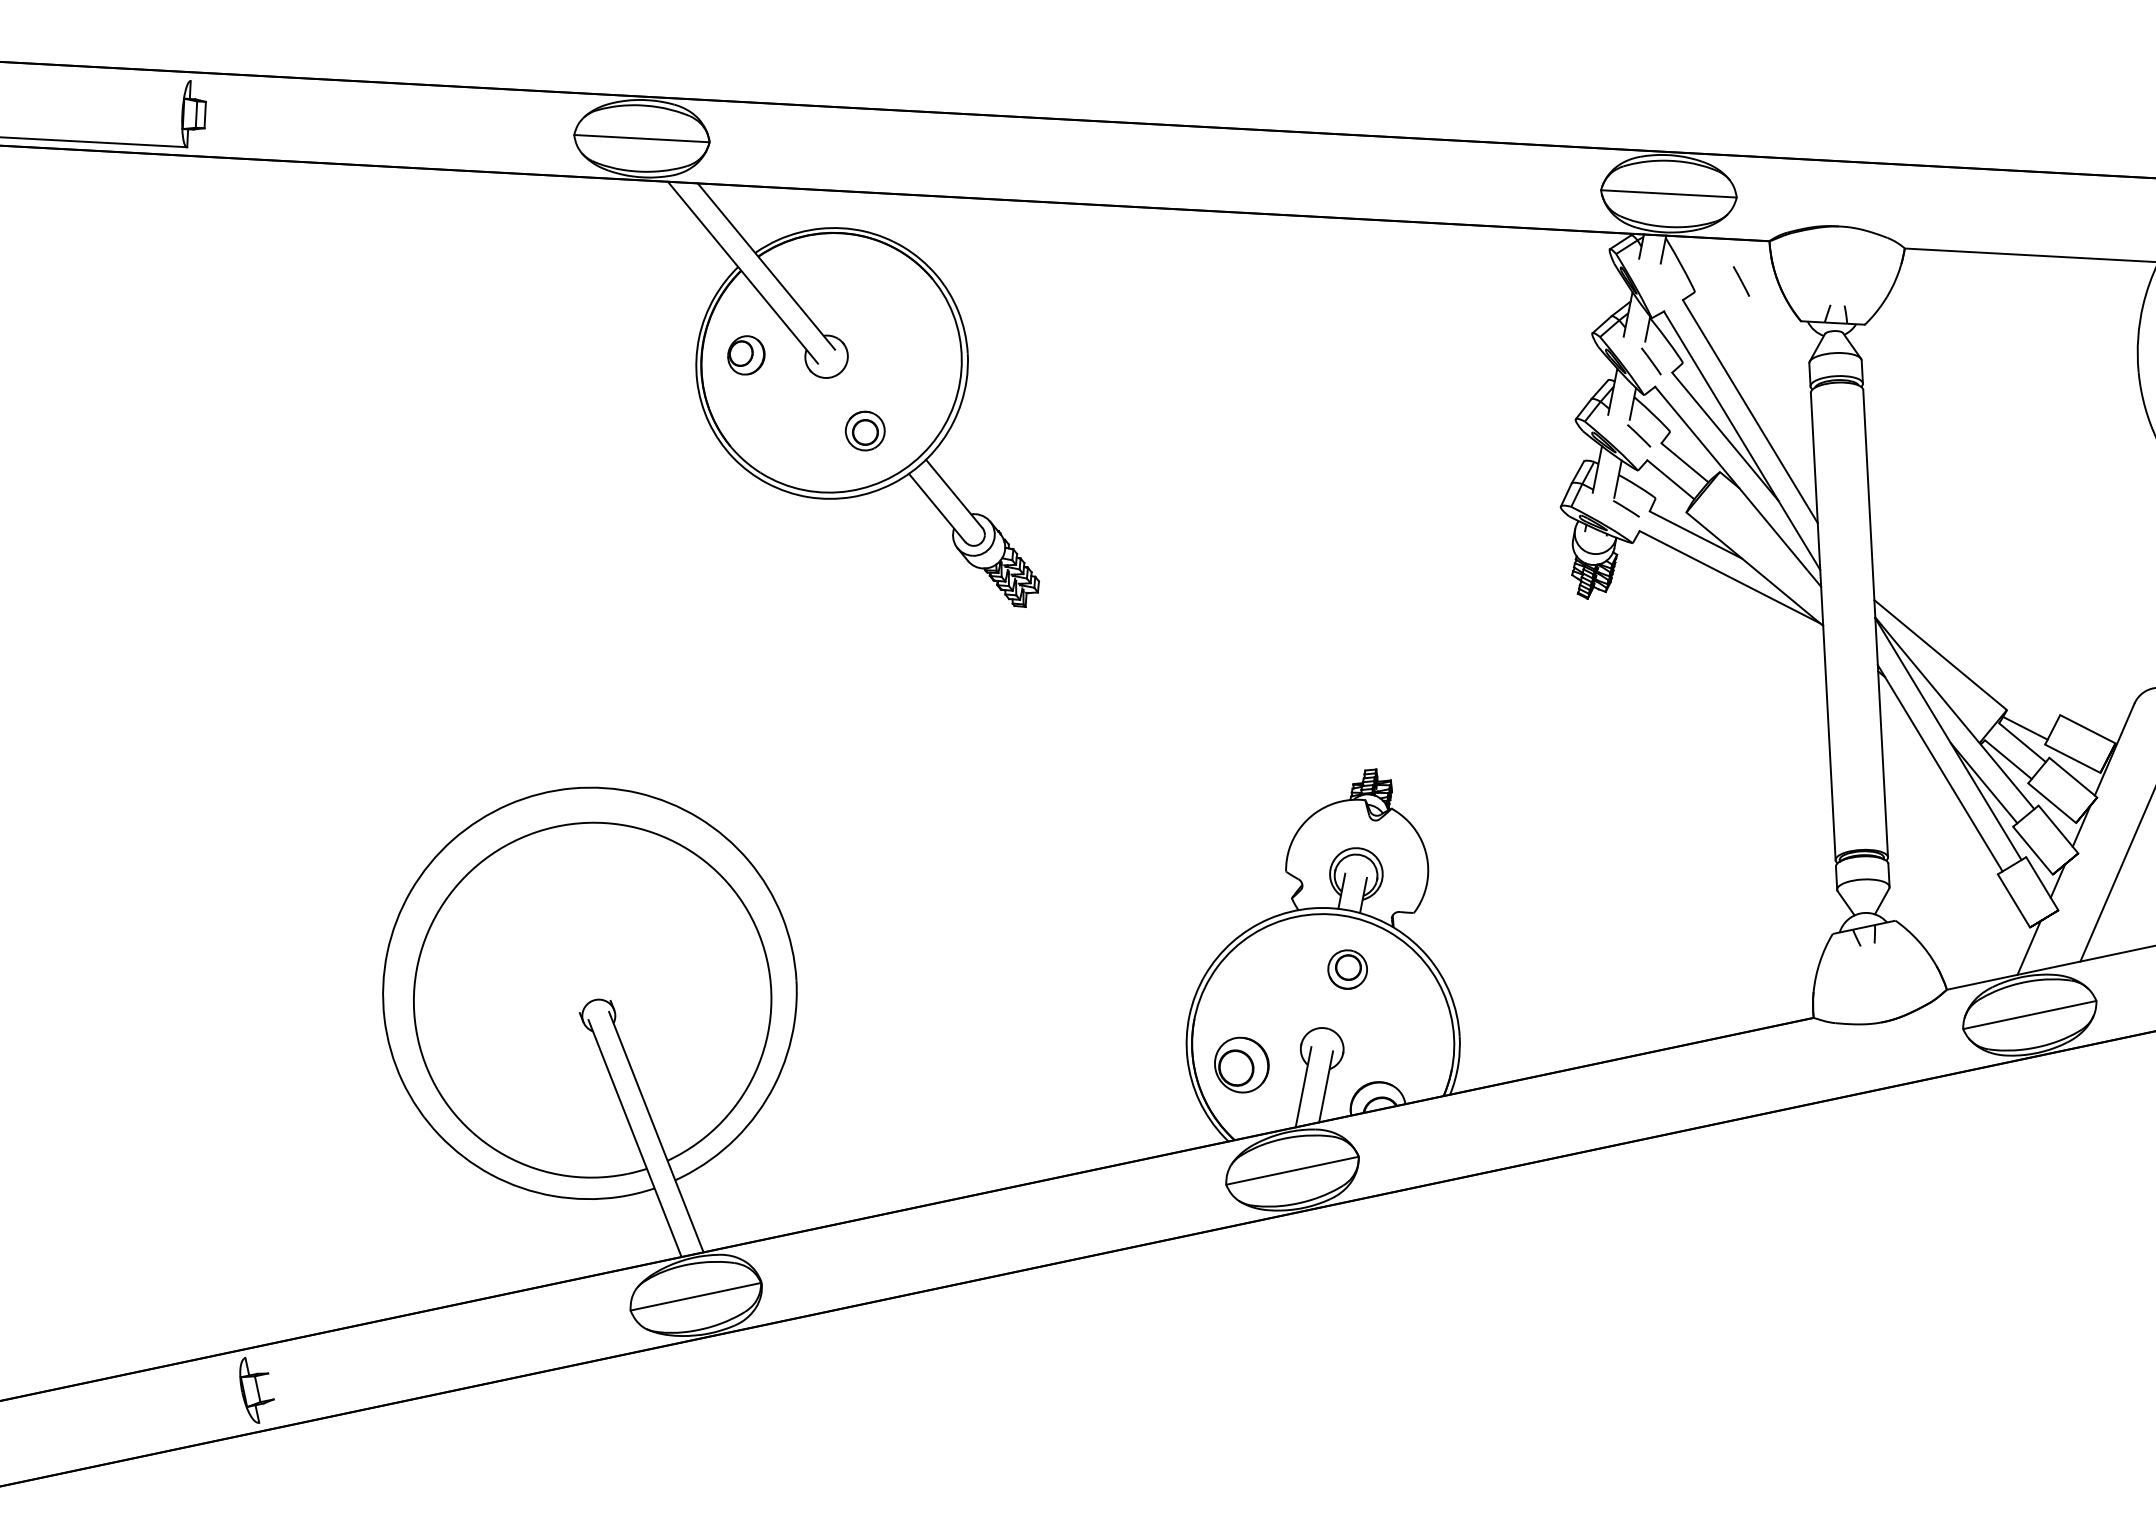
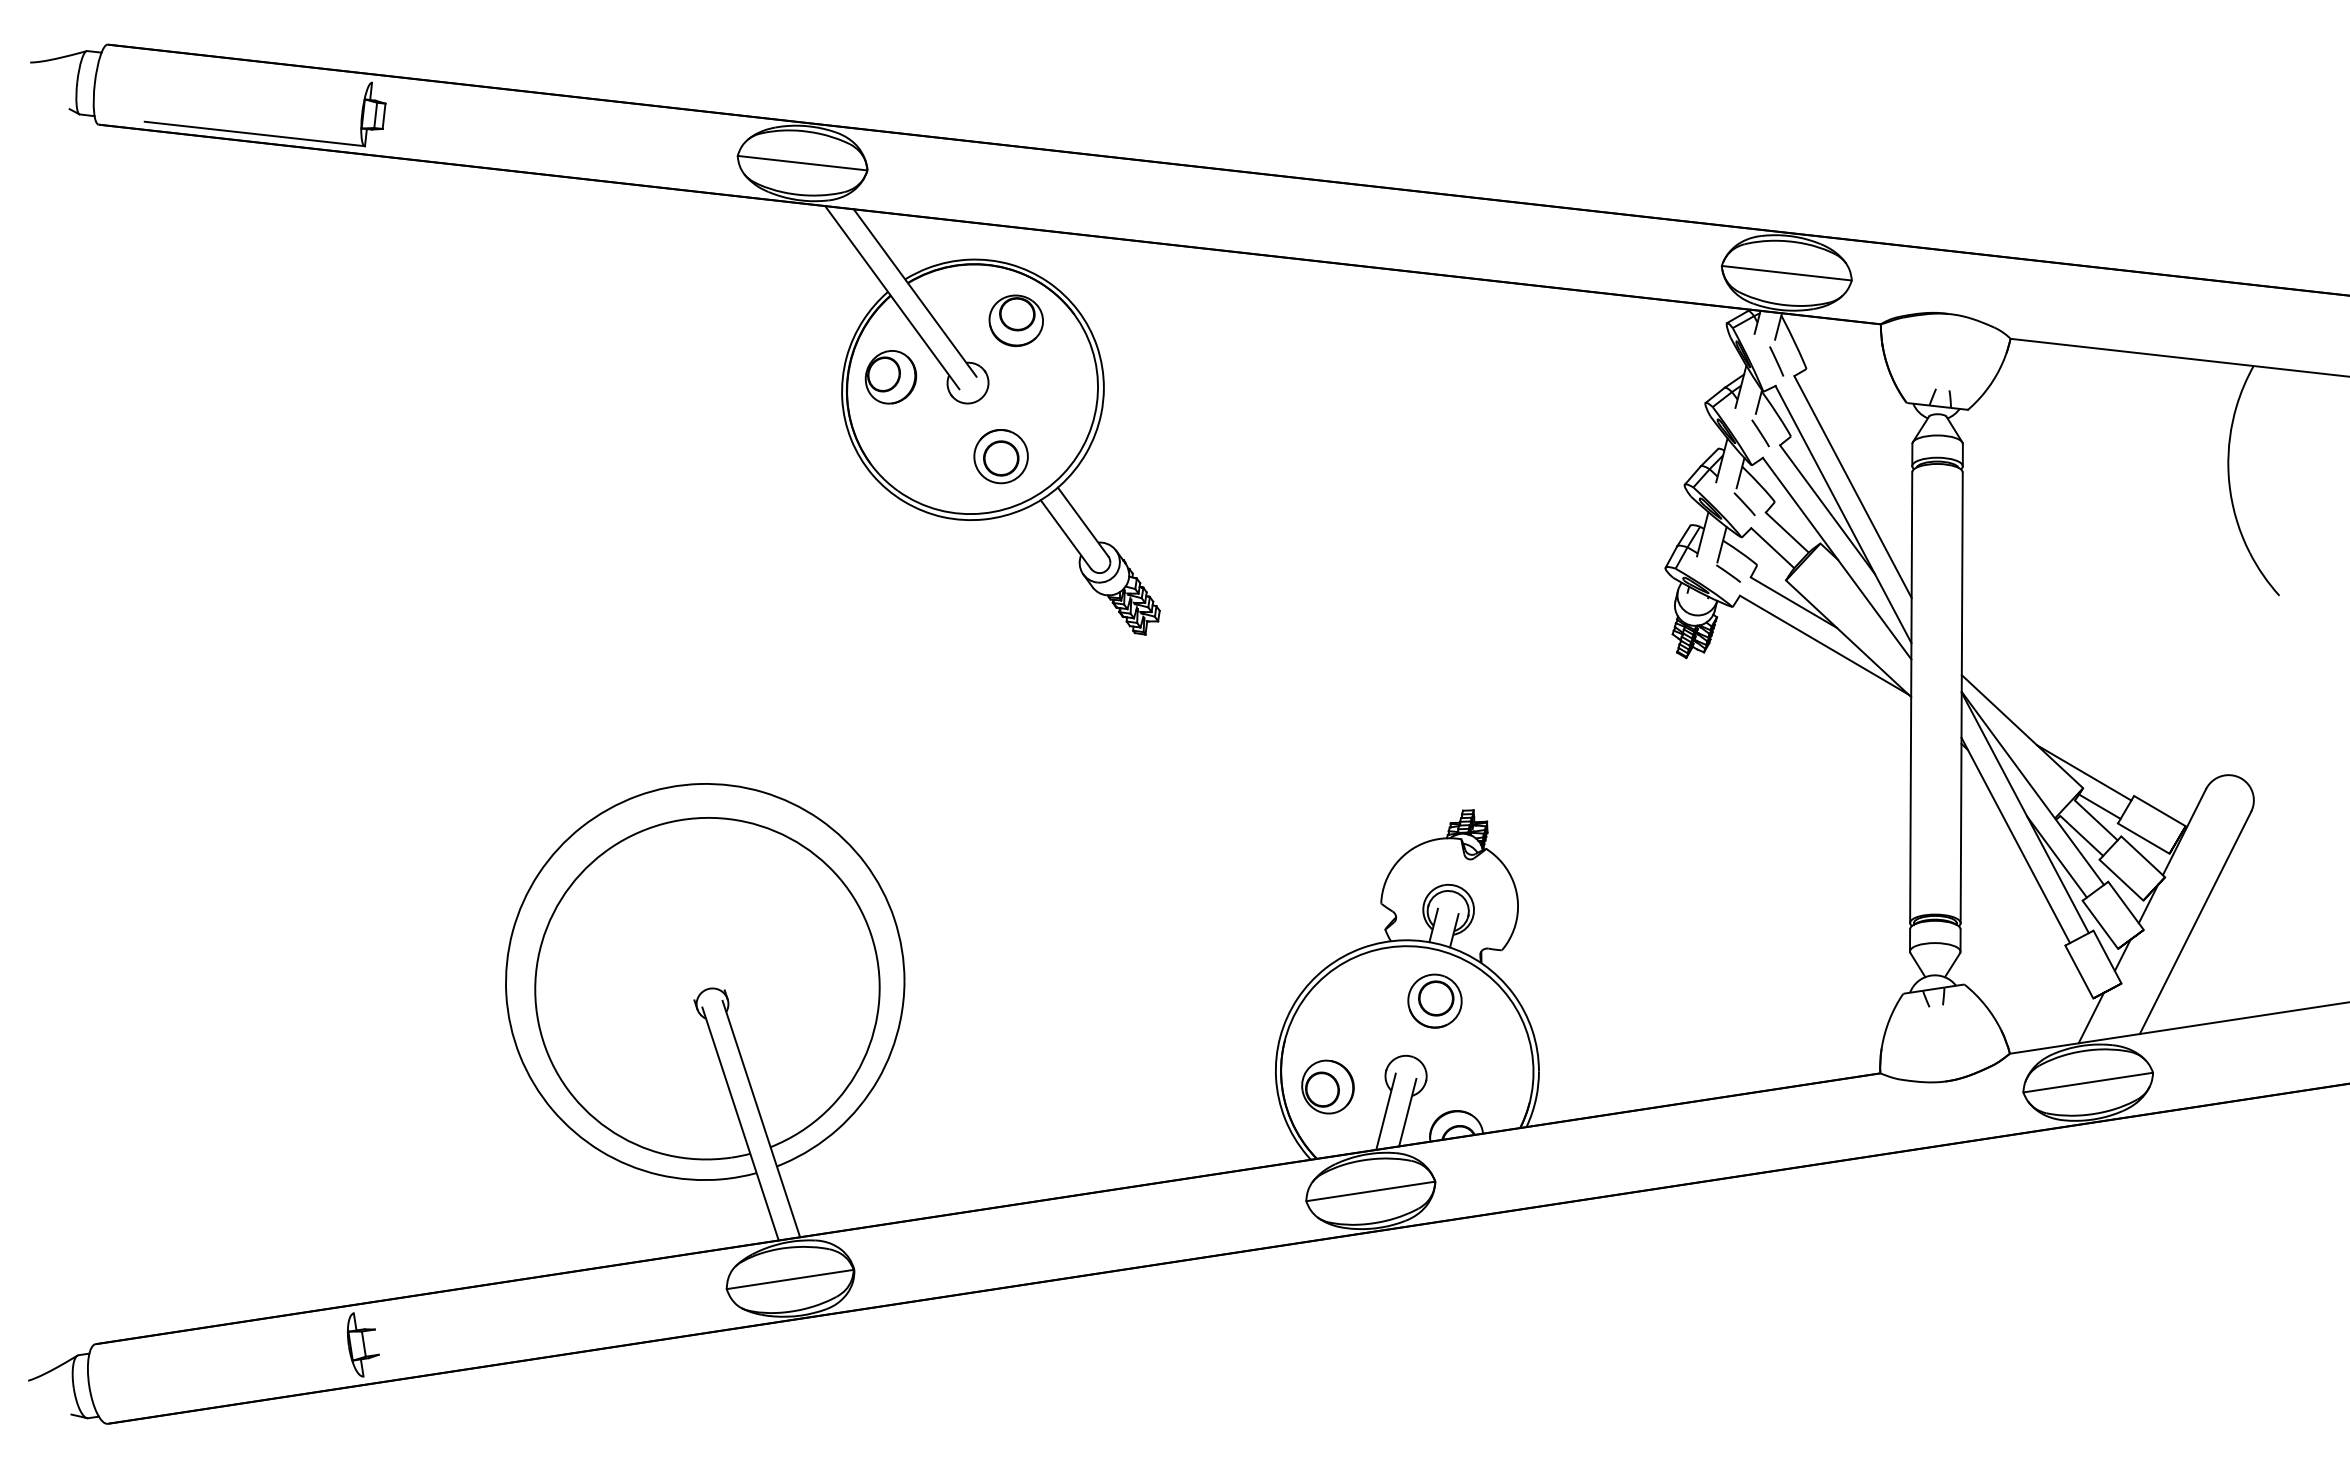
line: (1741, 281) -> (1776, 361), moved
part: (872, 289) -> (1015, 320), added
part: (745, 355) -> (890, 377), size x1.43
part: (864, 430) -> (1000, 456), size x1.43
line: (2007, 693) -> (2084, 772), added
part: (1347, 968) -> (1434, 1000), size x1.43

